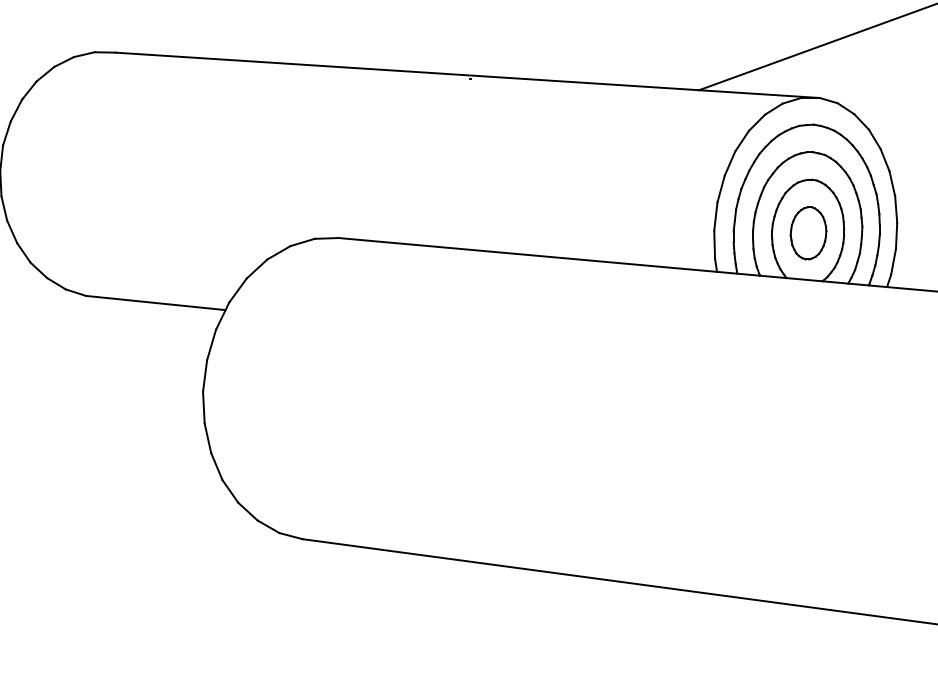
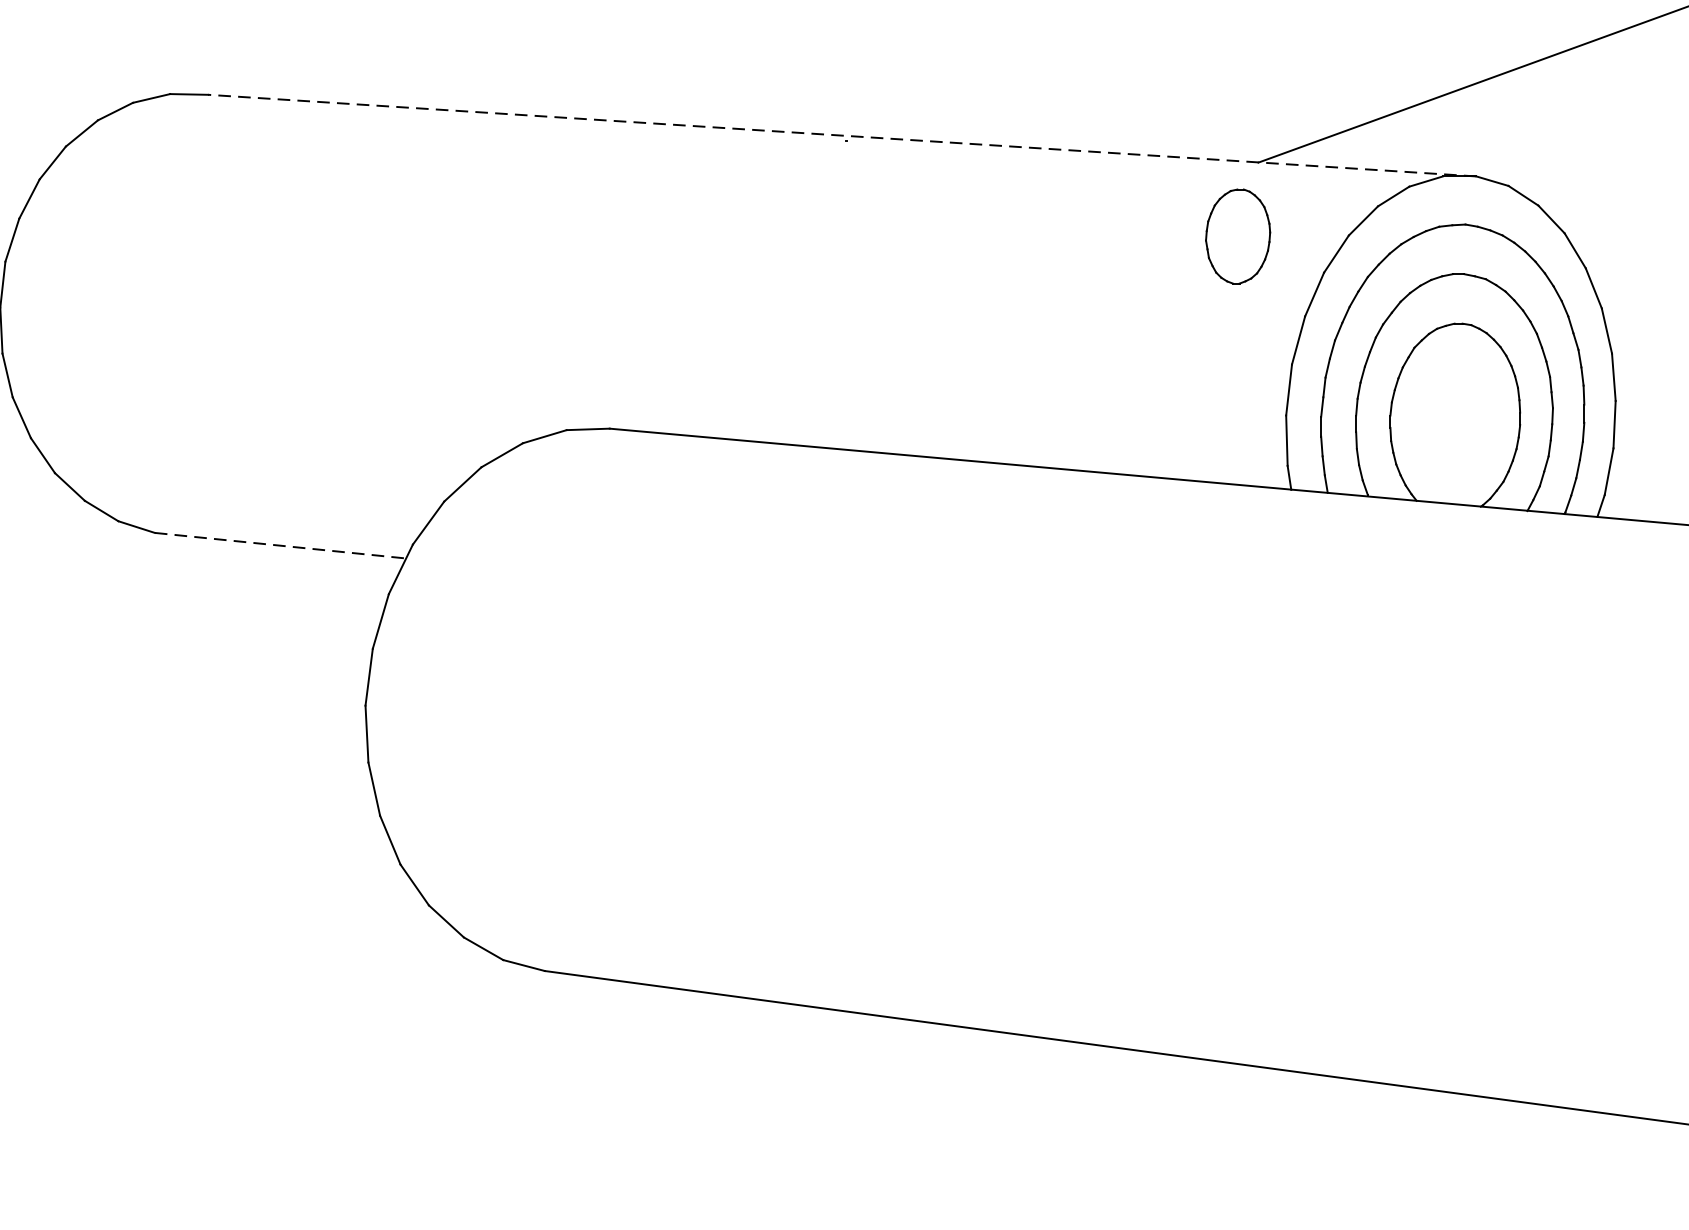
line: (467, 75) -> (841, 135), solid -> dashed
part: (808, 233) -> (1238, 236), moved
line: (155, 303) -> (279, 546), solid -> dashed

